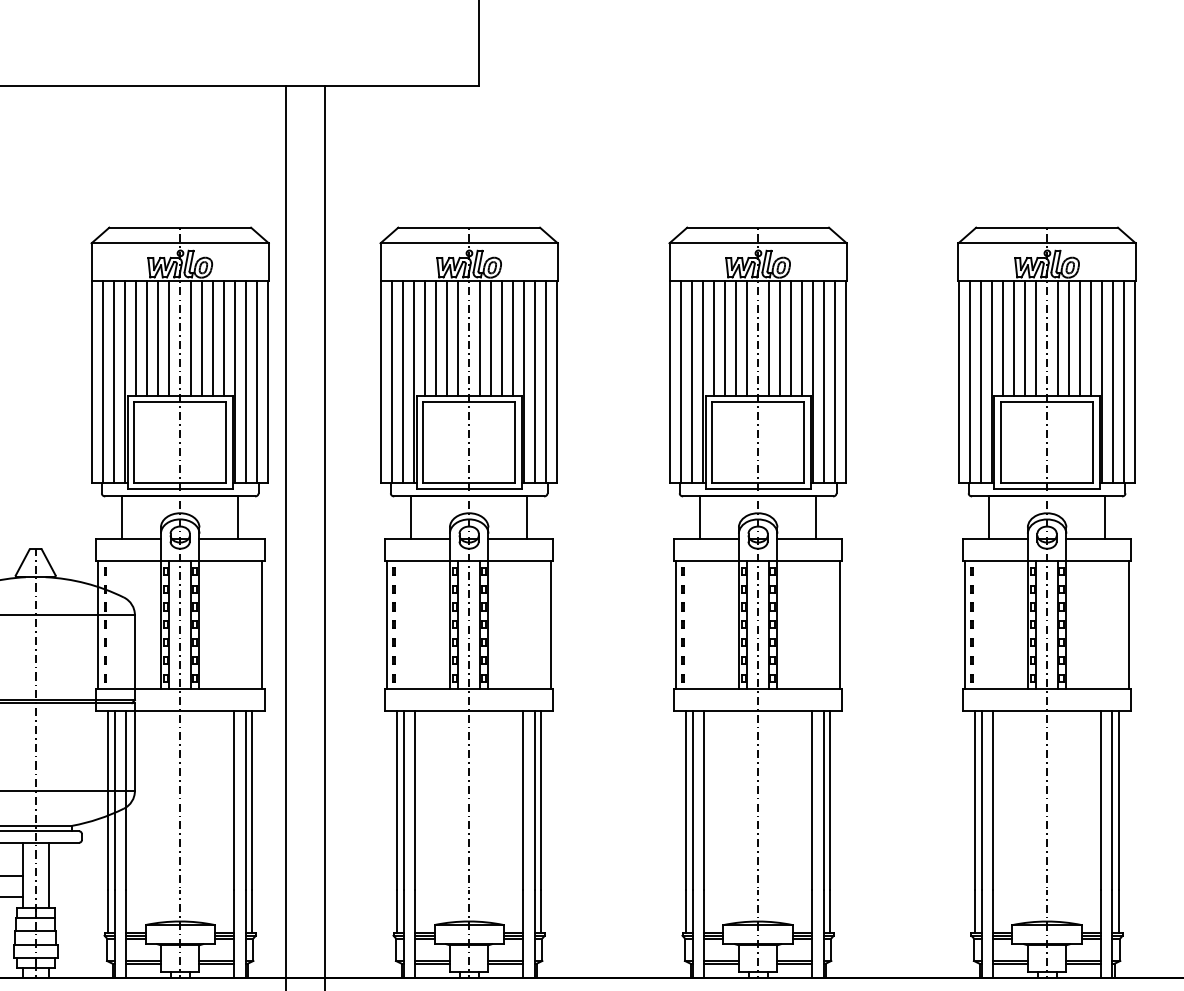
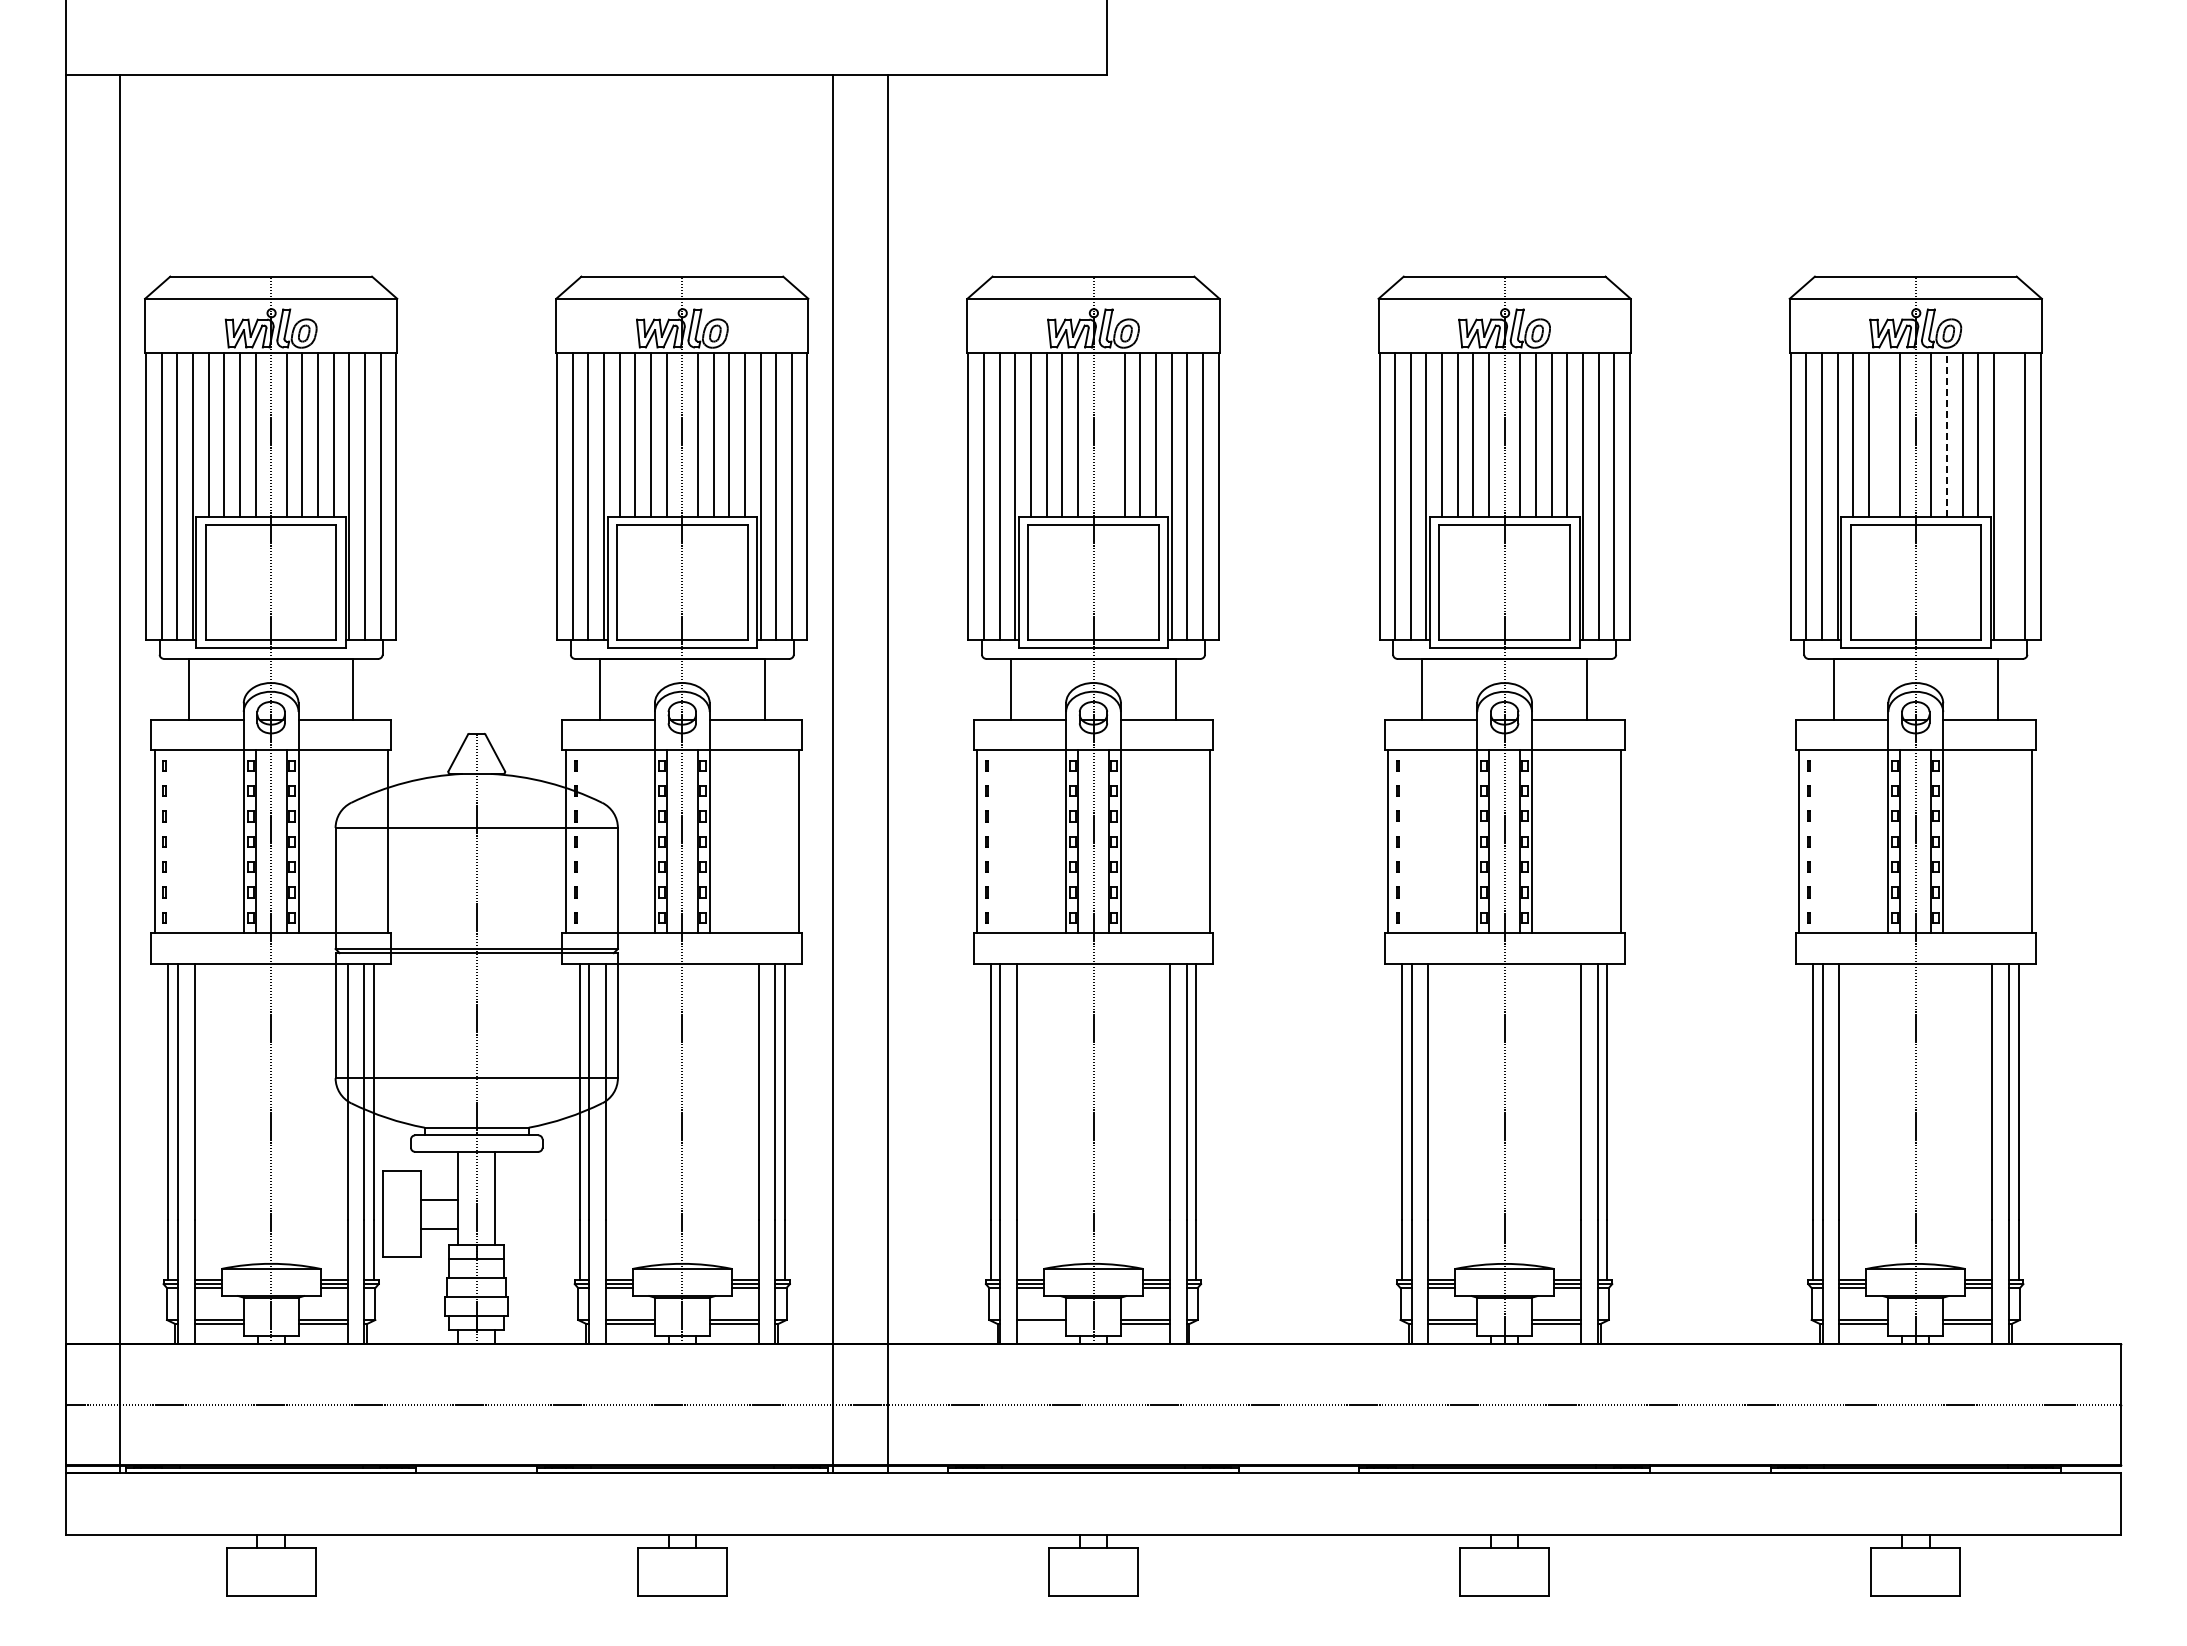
line: (480, 338) -> (1109, 434), removed
line: (1025, 338) -> (1884, 434), removed
line: (1069, 338) -> (1947, 434), solid -> dashed
line: (1112, 382) -> (2009, 496), removed
line: (432, 963) -> (1041, 1323), removed

